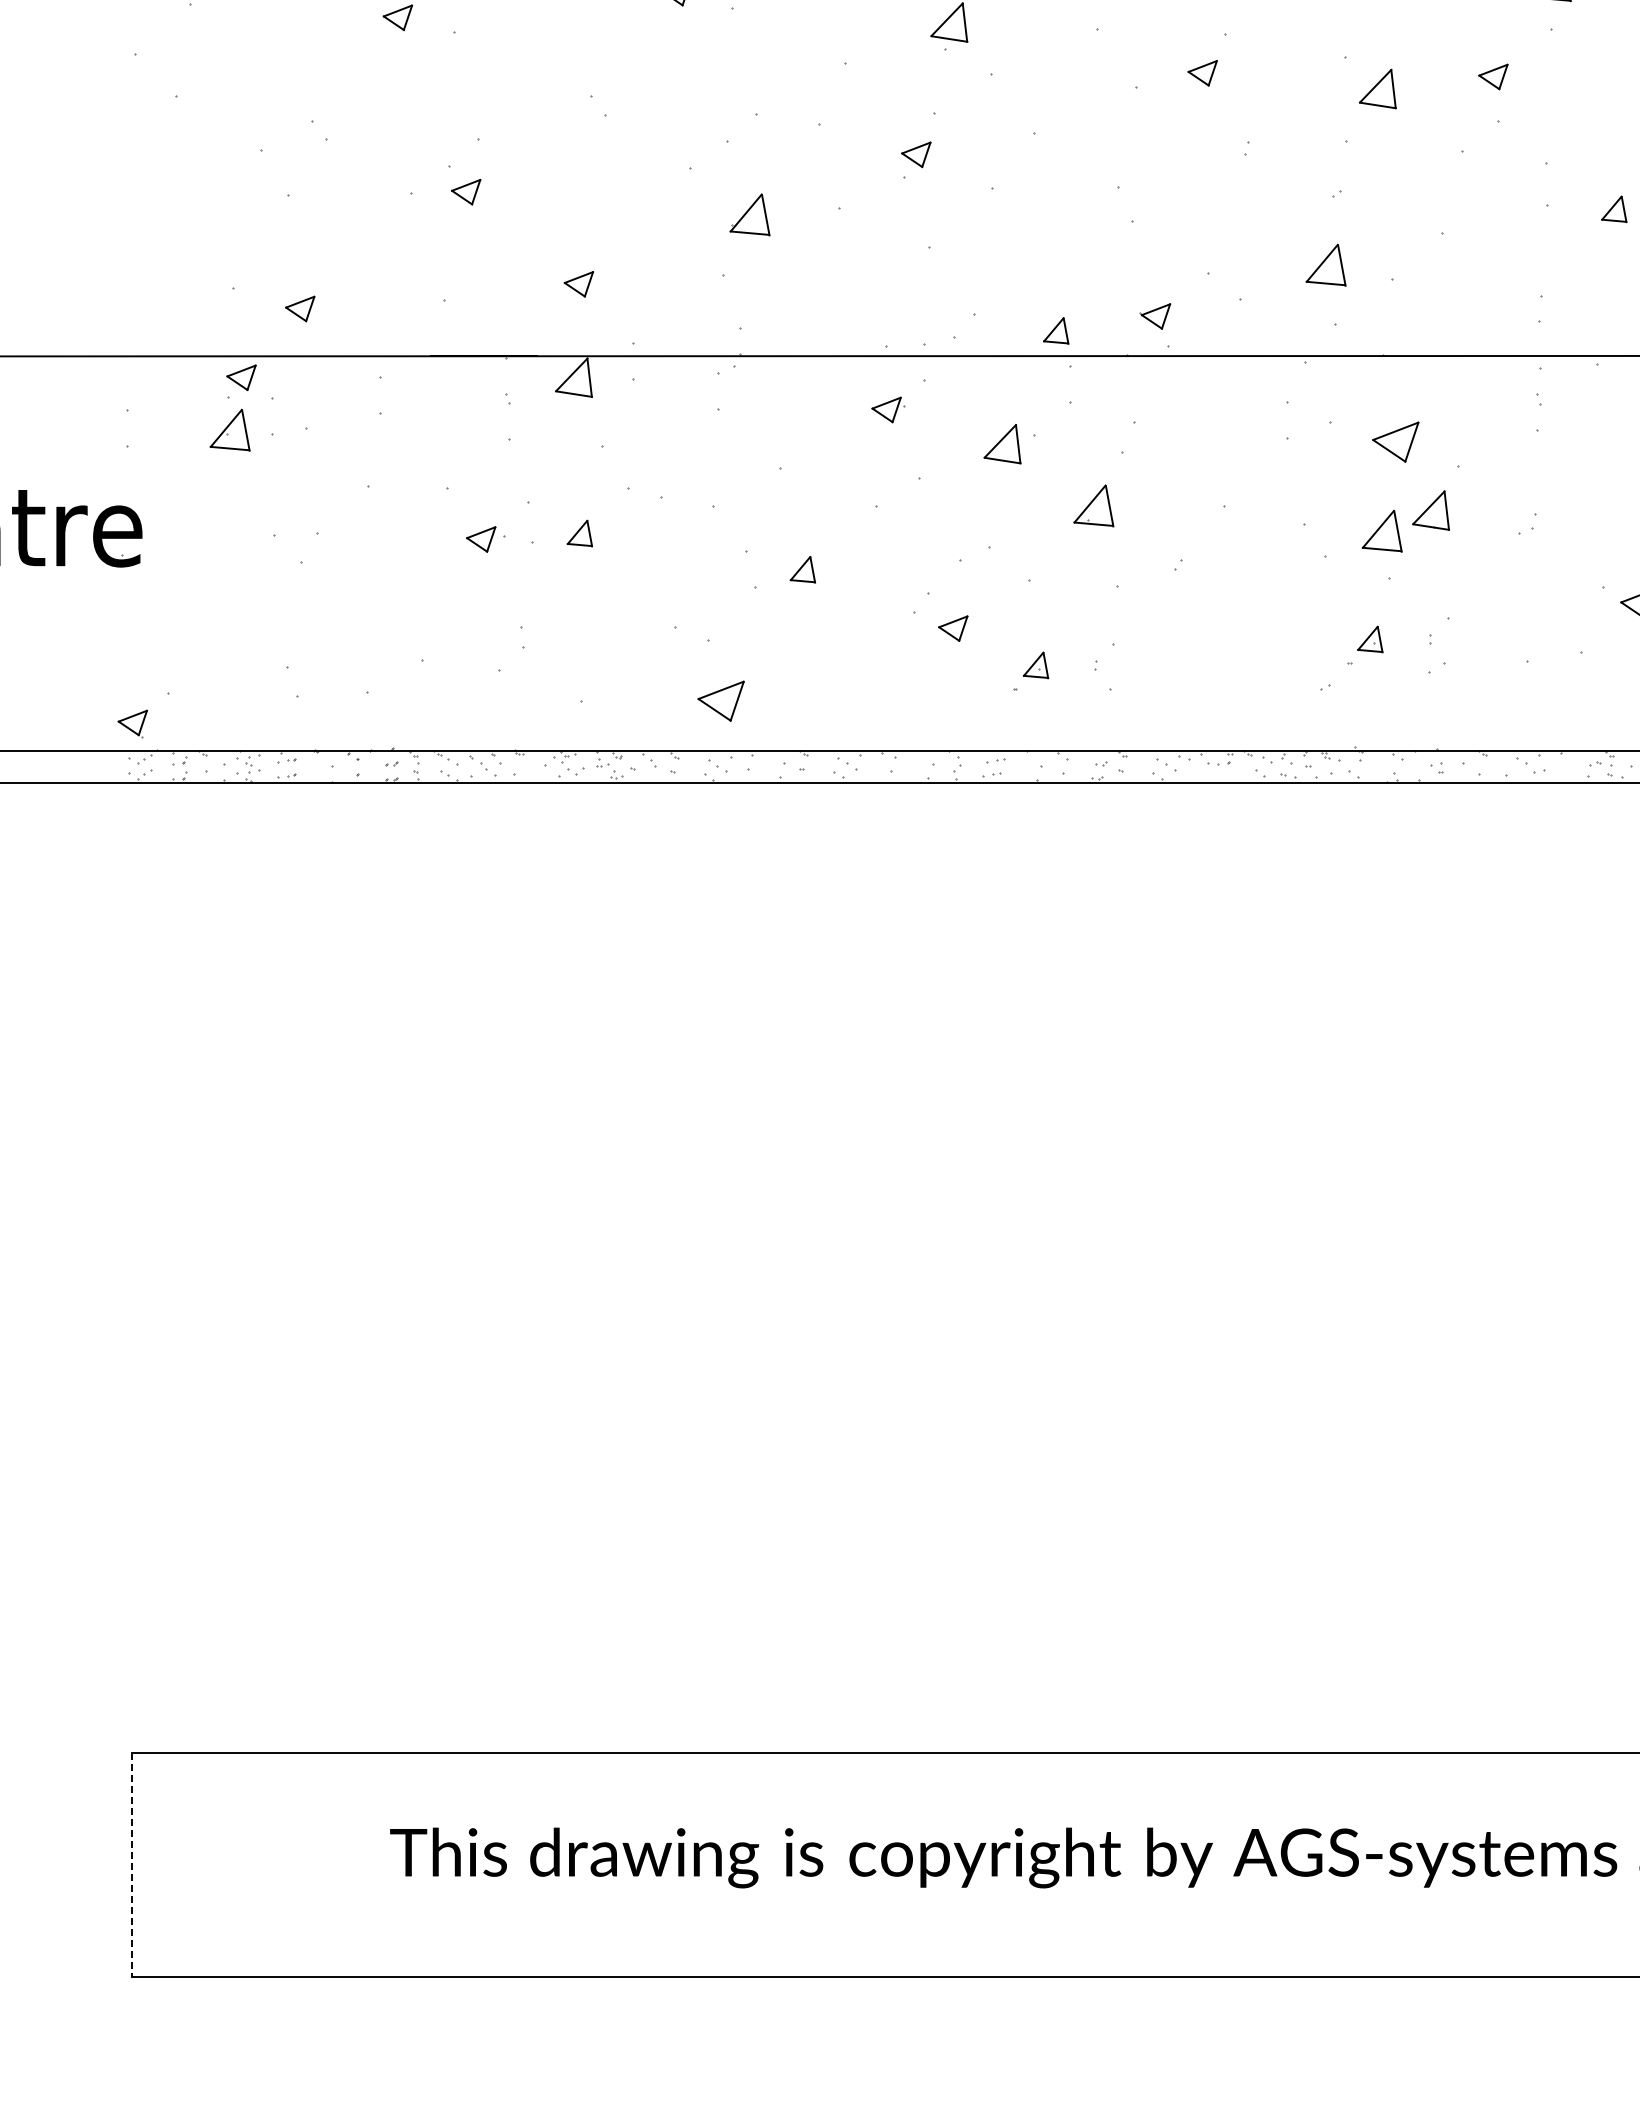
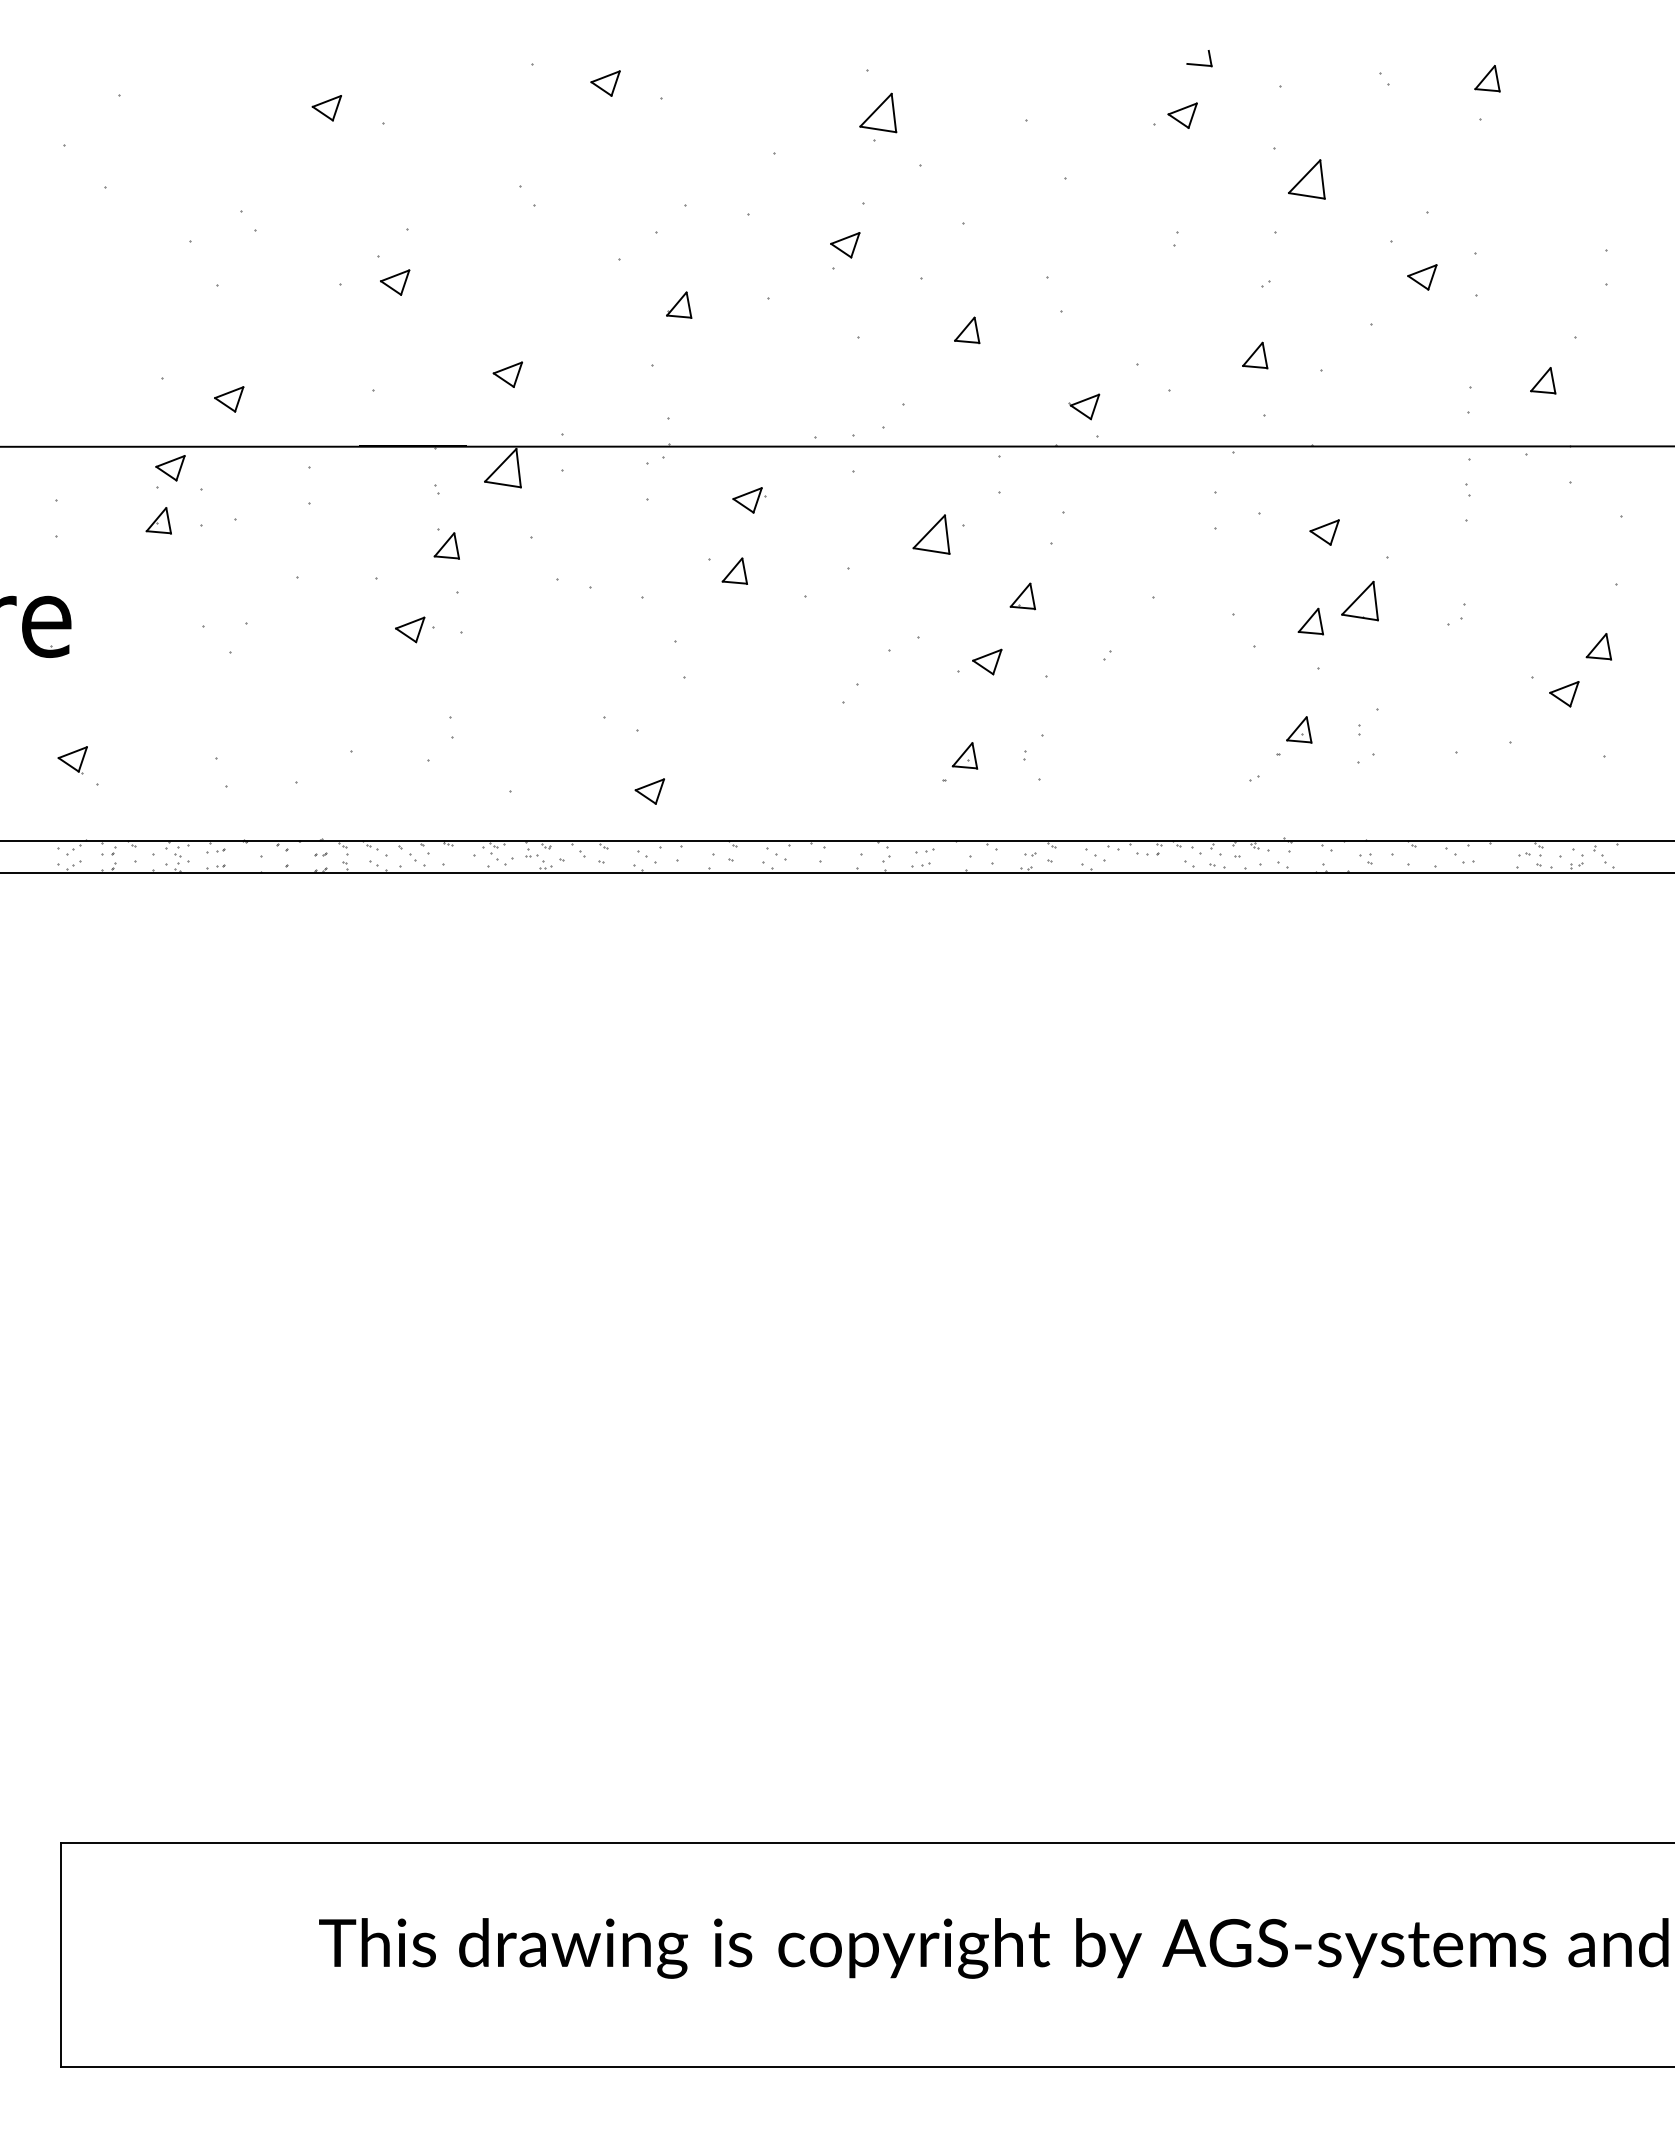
part: (1202, 73) -> (1182, 115), moved
part: (1493, 77) -> (1422, 277), moved
part: (1614, 209) -> (1543, 380), moved
part: (750, 214) -> (679, 304), size x0.62
part: (1326, 265) -> (1255, 355), size x0.62
part: (1056, 331) -> (967, 330), moved
part: (888, 410) -> (749, 500), moved
part: (229, 430) -> (158, 520), size x0.62
part: (1395, 442) -> (1324, 532), size x0.62
part: (1093, 506) -> (1022, 596), size x0.62
part: (1381, 531) -> (1310, 621), size x0.62
part: (579, 533) -> (446, 545), moved
part: (802, 569) -> (734, 570), moved
part: (953, 628) -> (987, 661), moved
part: (720, 701) -> (649, 791), size x0.62
part: (132, 724) -> (72, 760), moved
line: (131, 1865) -> (60, 1955), dashed -> solid

